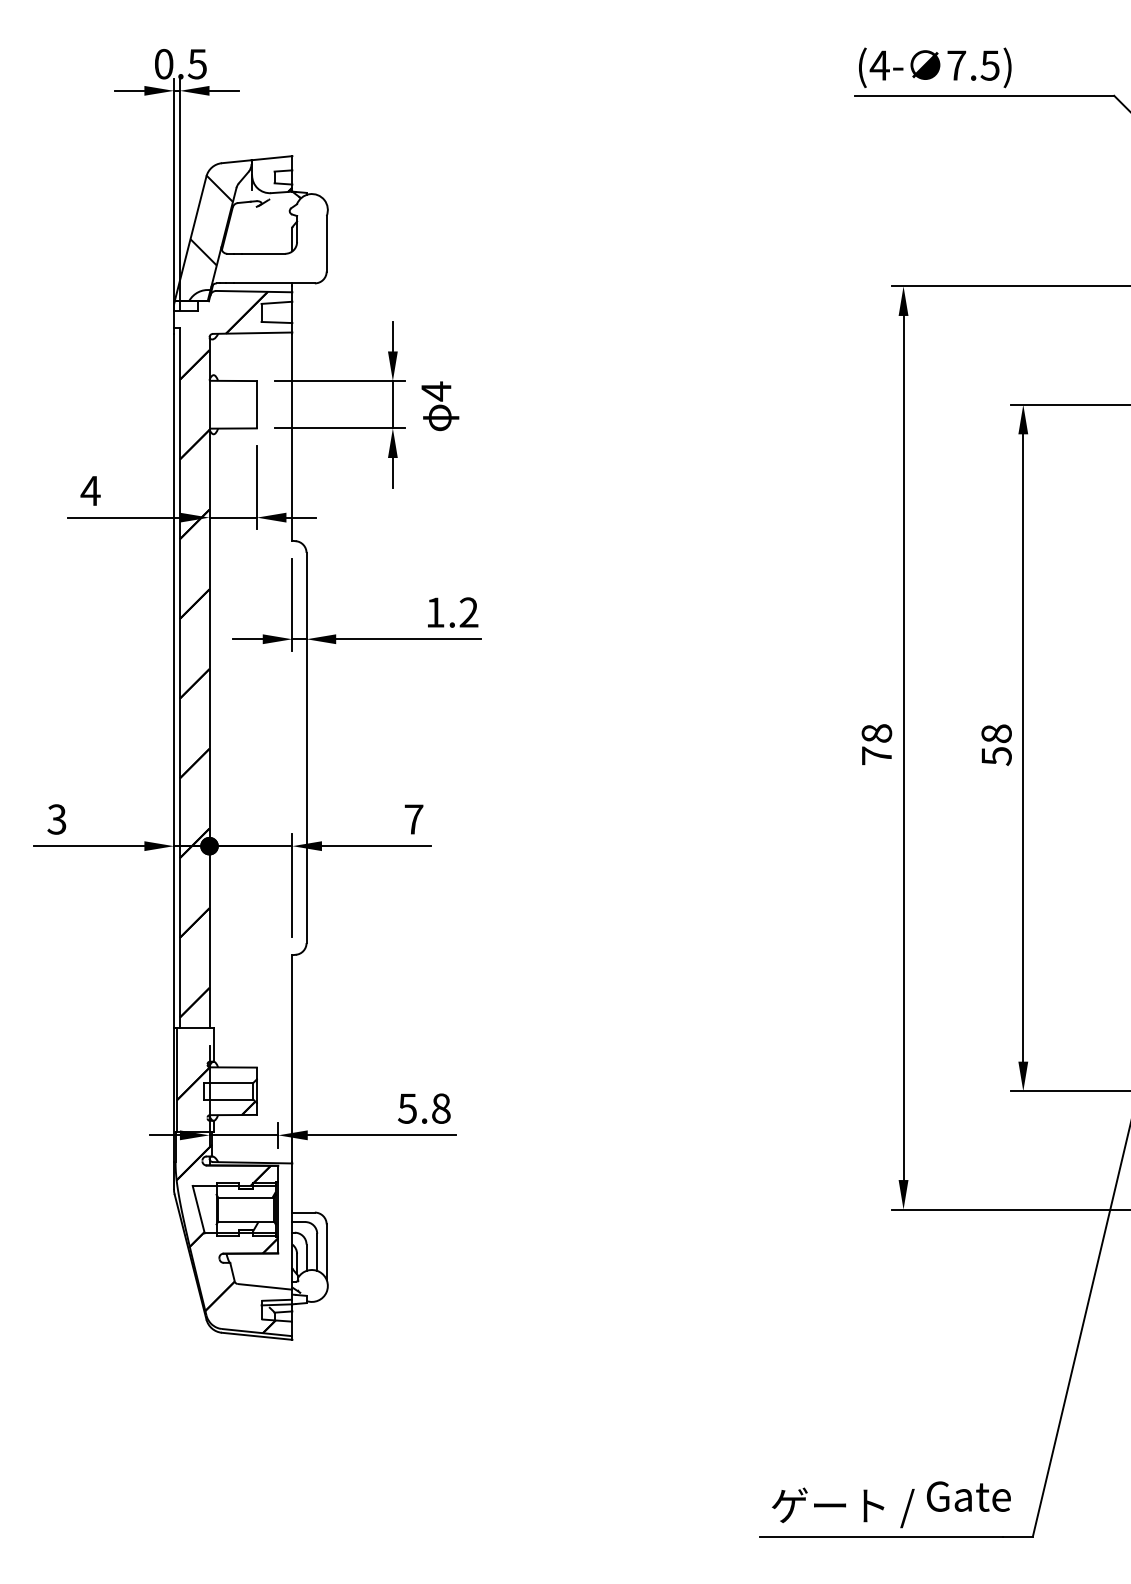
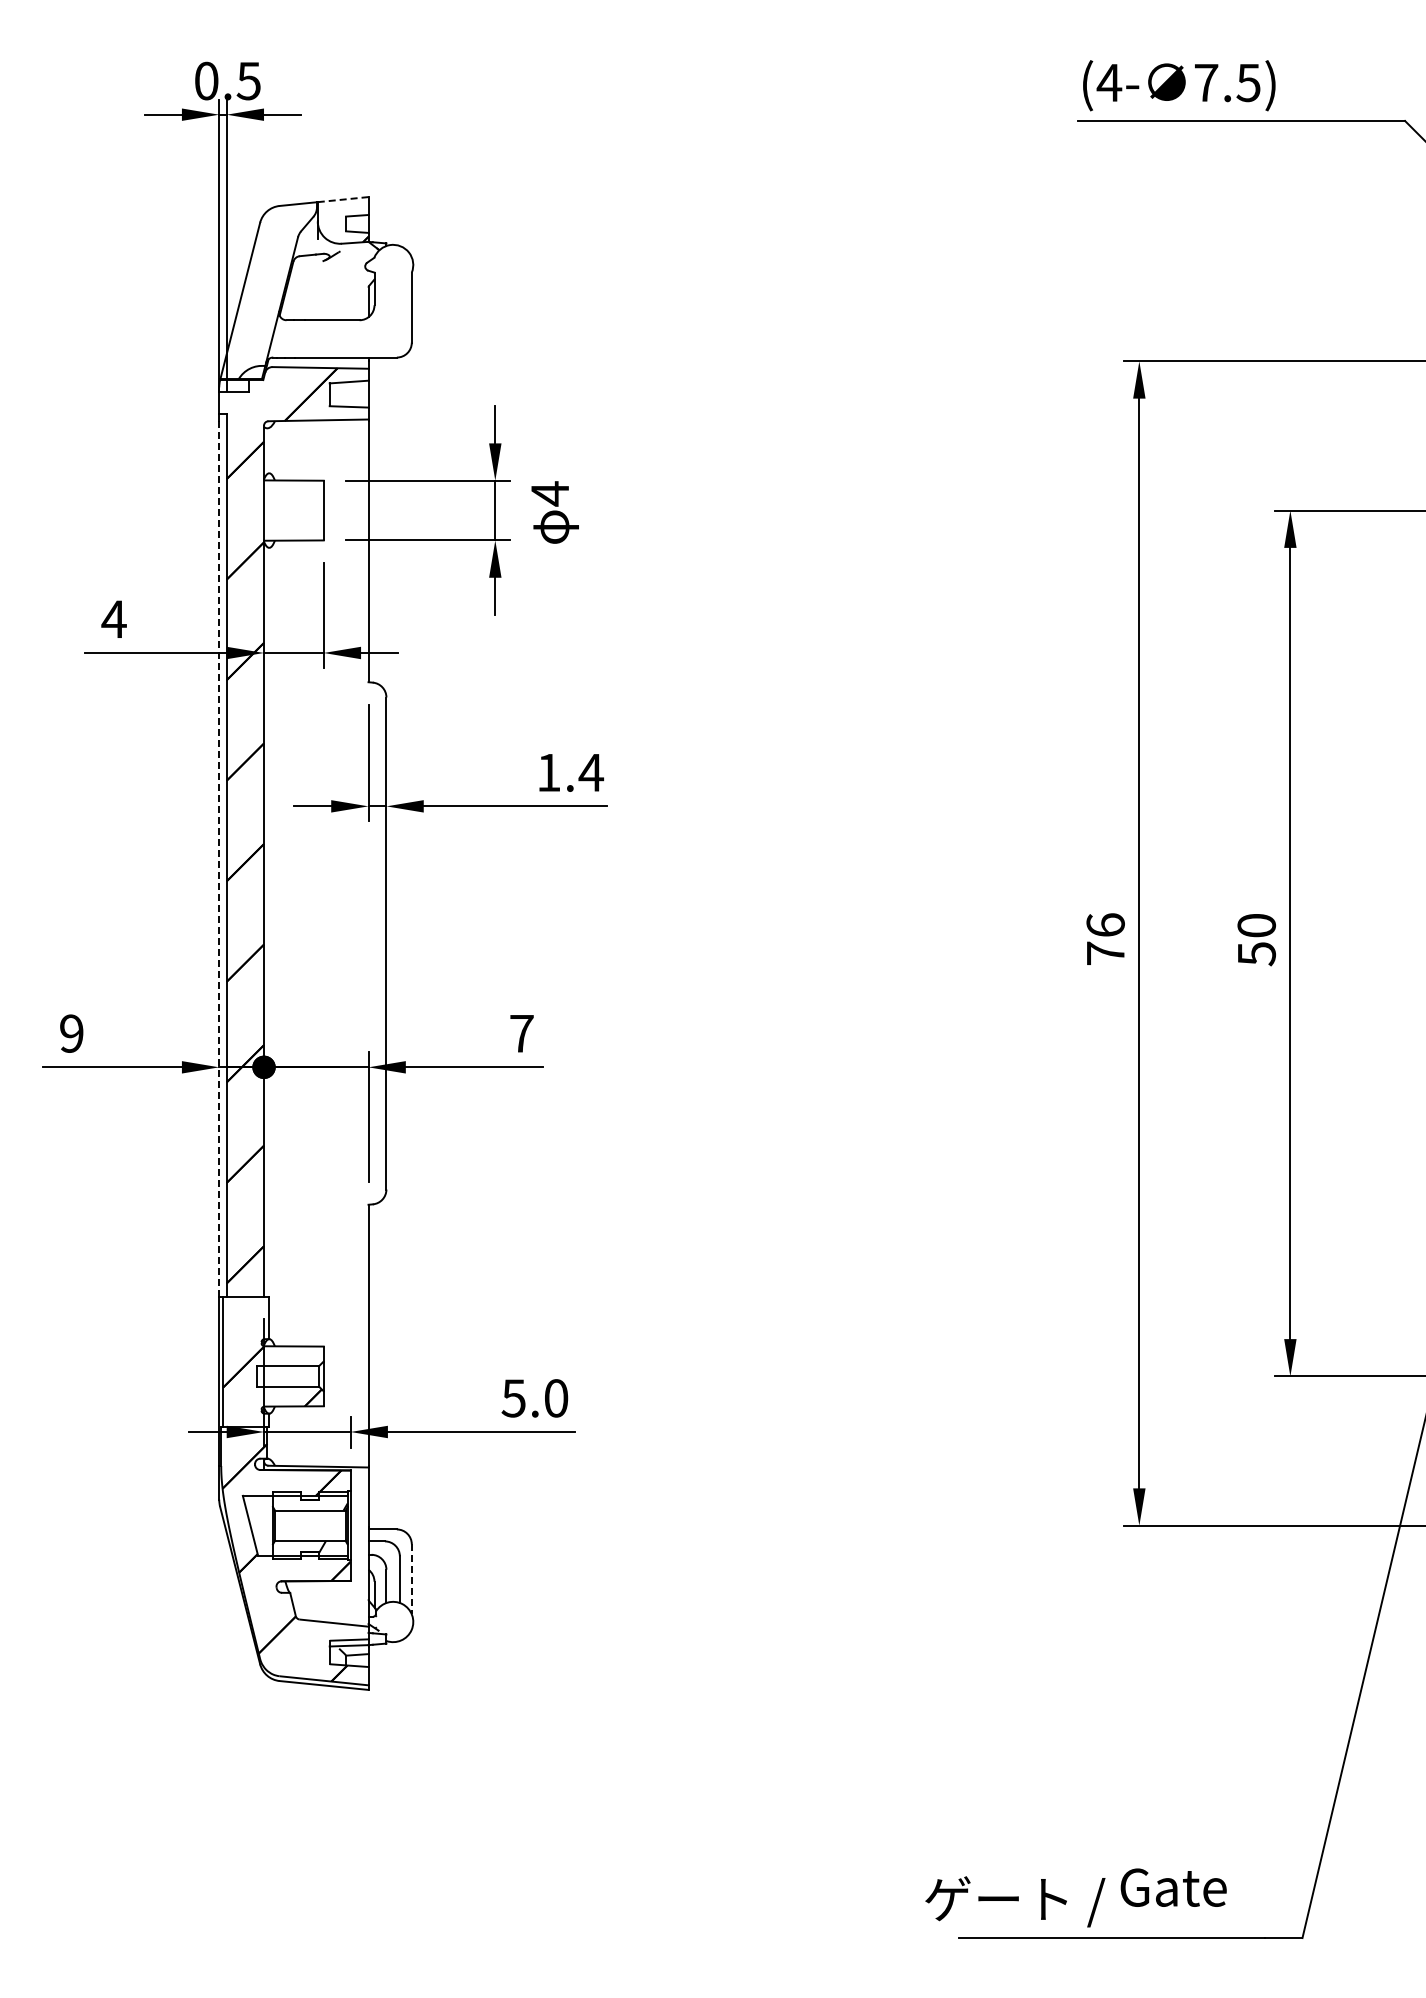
line: (272, 158) -> (343, 199), solid -> dashed
hatch: (211, 220) -> (266, 278), removed
text: (469, 612) -> (591, 772), 1.2 -> 1.4
line: (174, 680) -> (219, 858), solid -> dashed
text: (876, 732) -> (1105, 924), 78 -> 76
text: (996, 733) -> (1256, 925), 58 -> 50
text: (56, 819) -> (71, 1033), 3 -> 9
text: (441, 1108) -> (556, 1398), 5.8 -> 5.0
line: (326, 1252) -> (411, 1579), solid -> dashed
text: (890, 1504) -> (1075, 1897), moved

